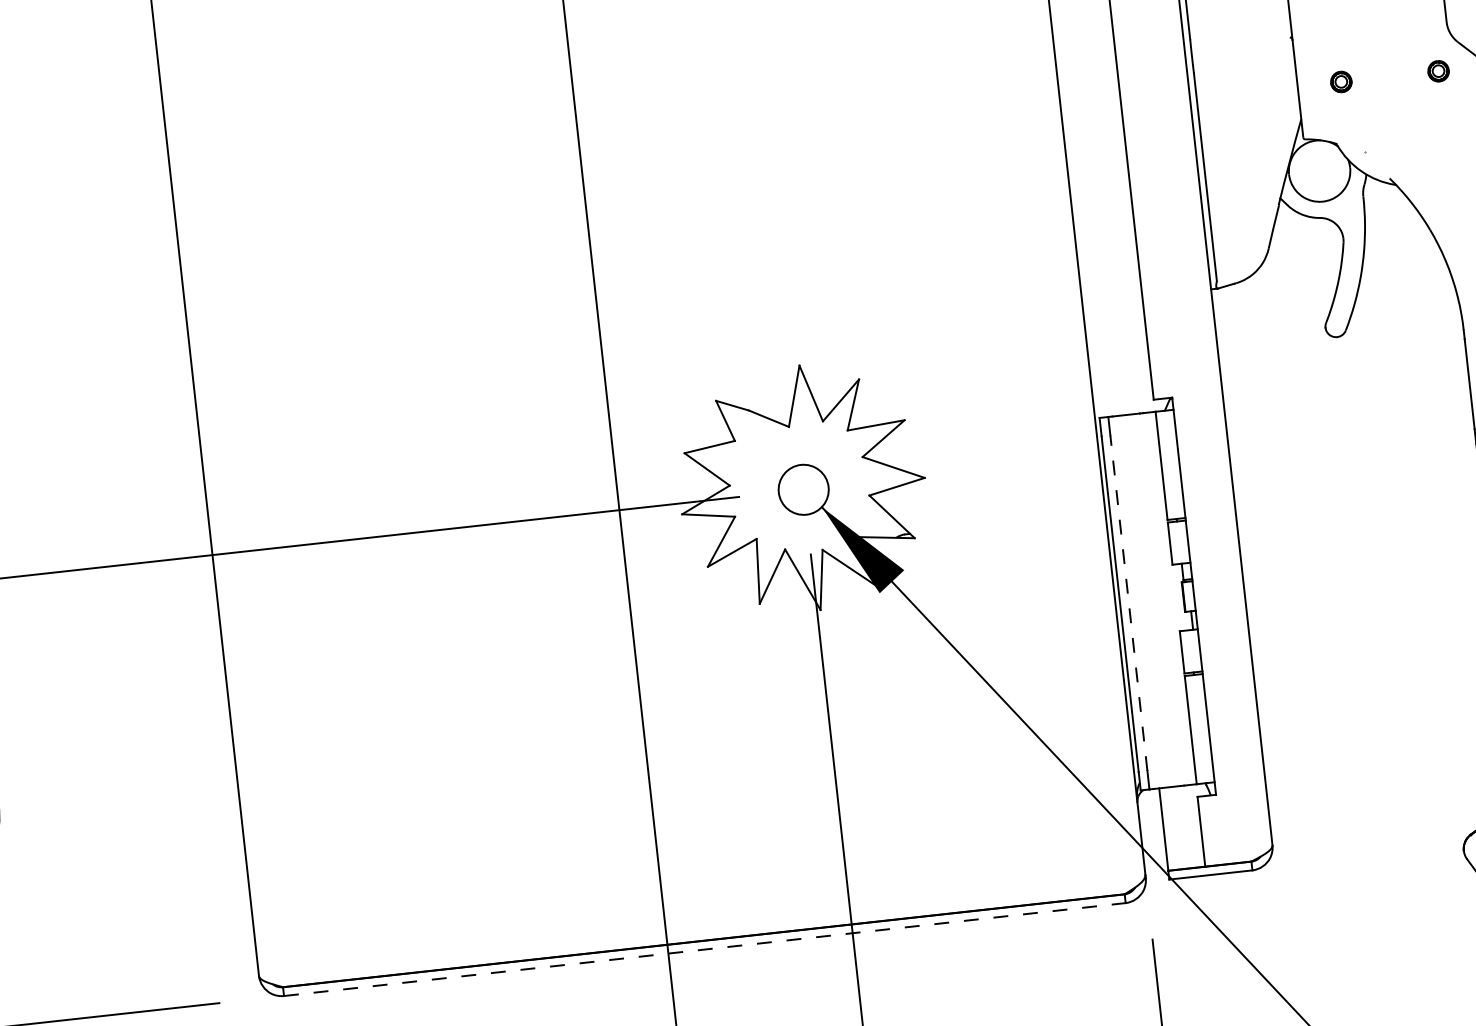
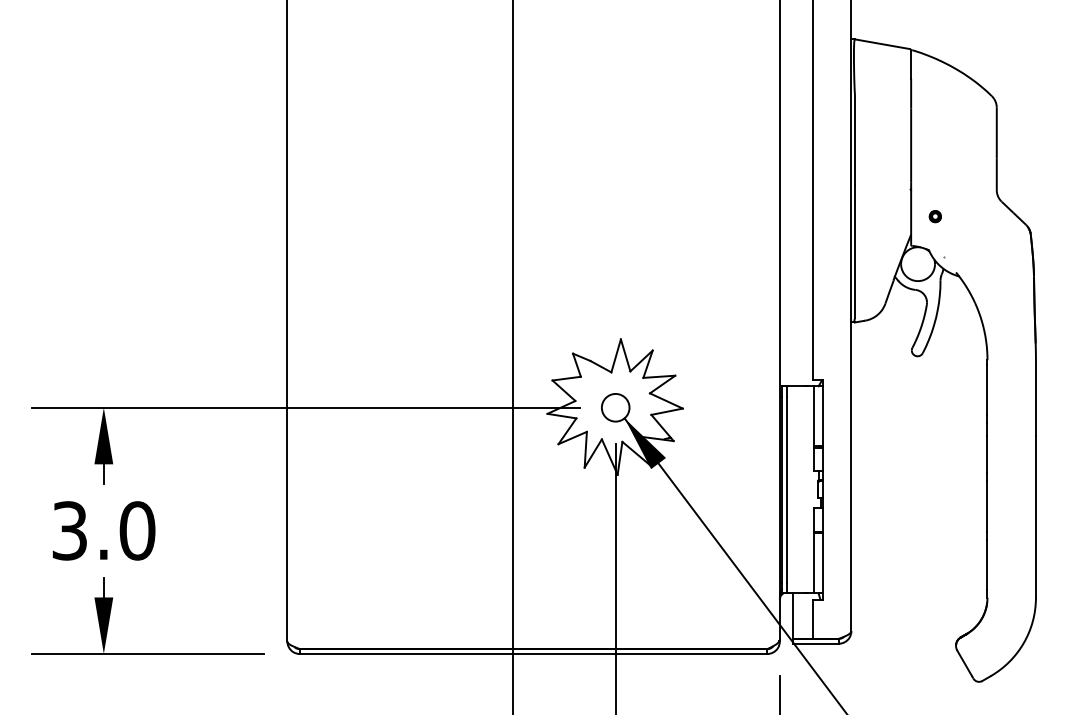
part: (1436, 71) -> (988, 216), removed
line: (1129, 602) -> (787, 489), dashed -> solid
line: (704, 950) -> (533, 654), dashed -> solid

